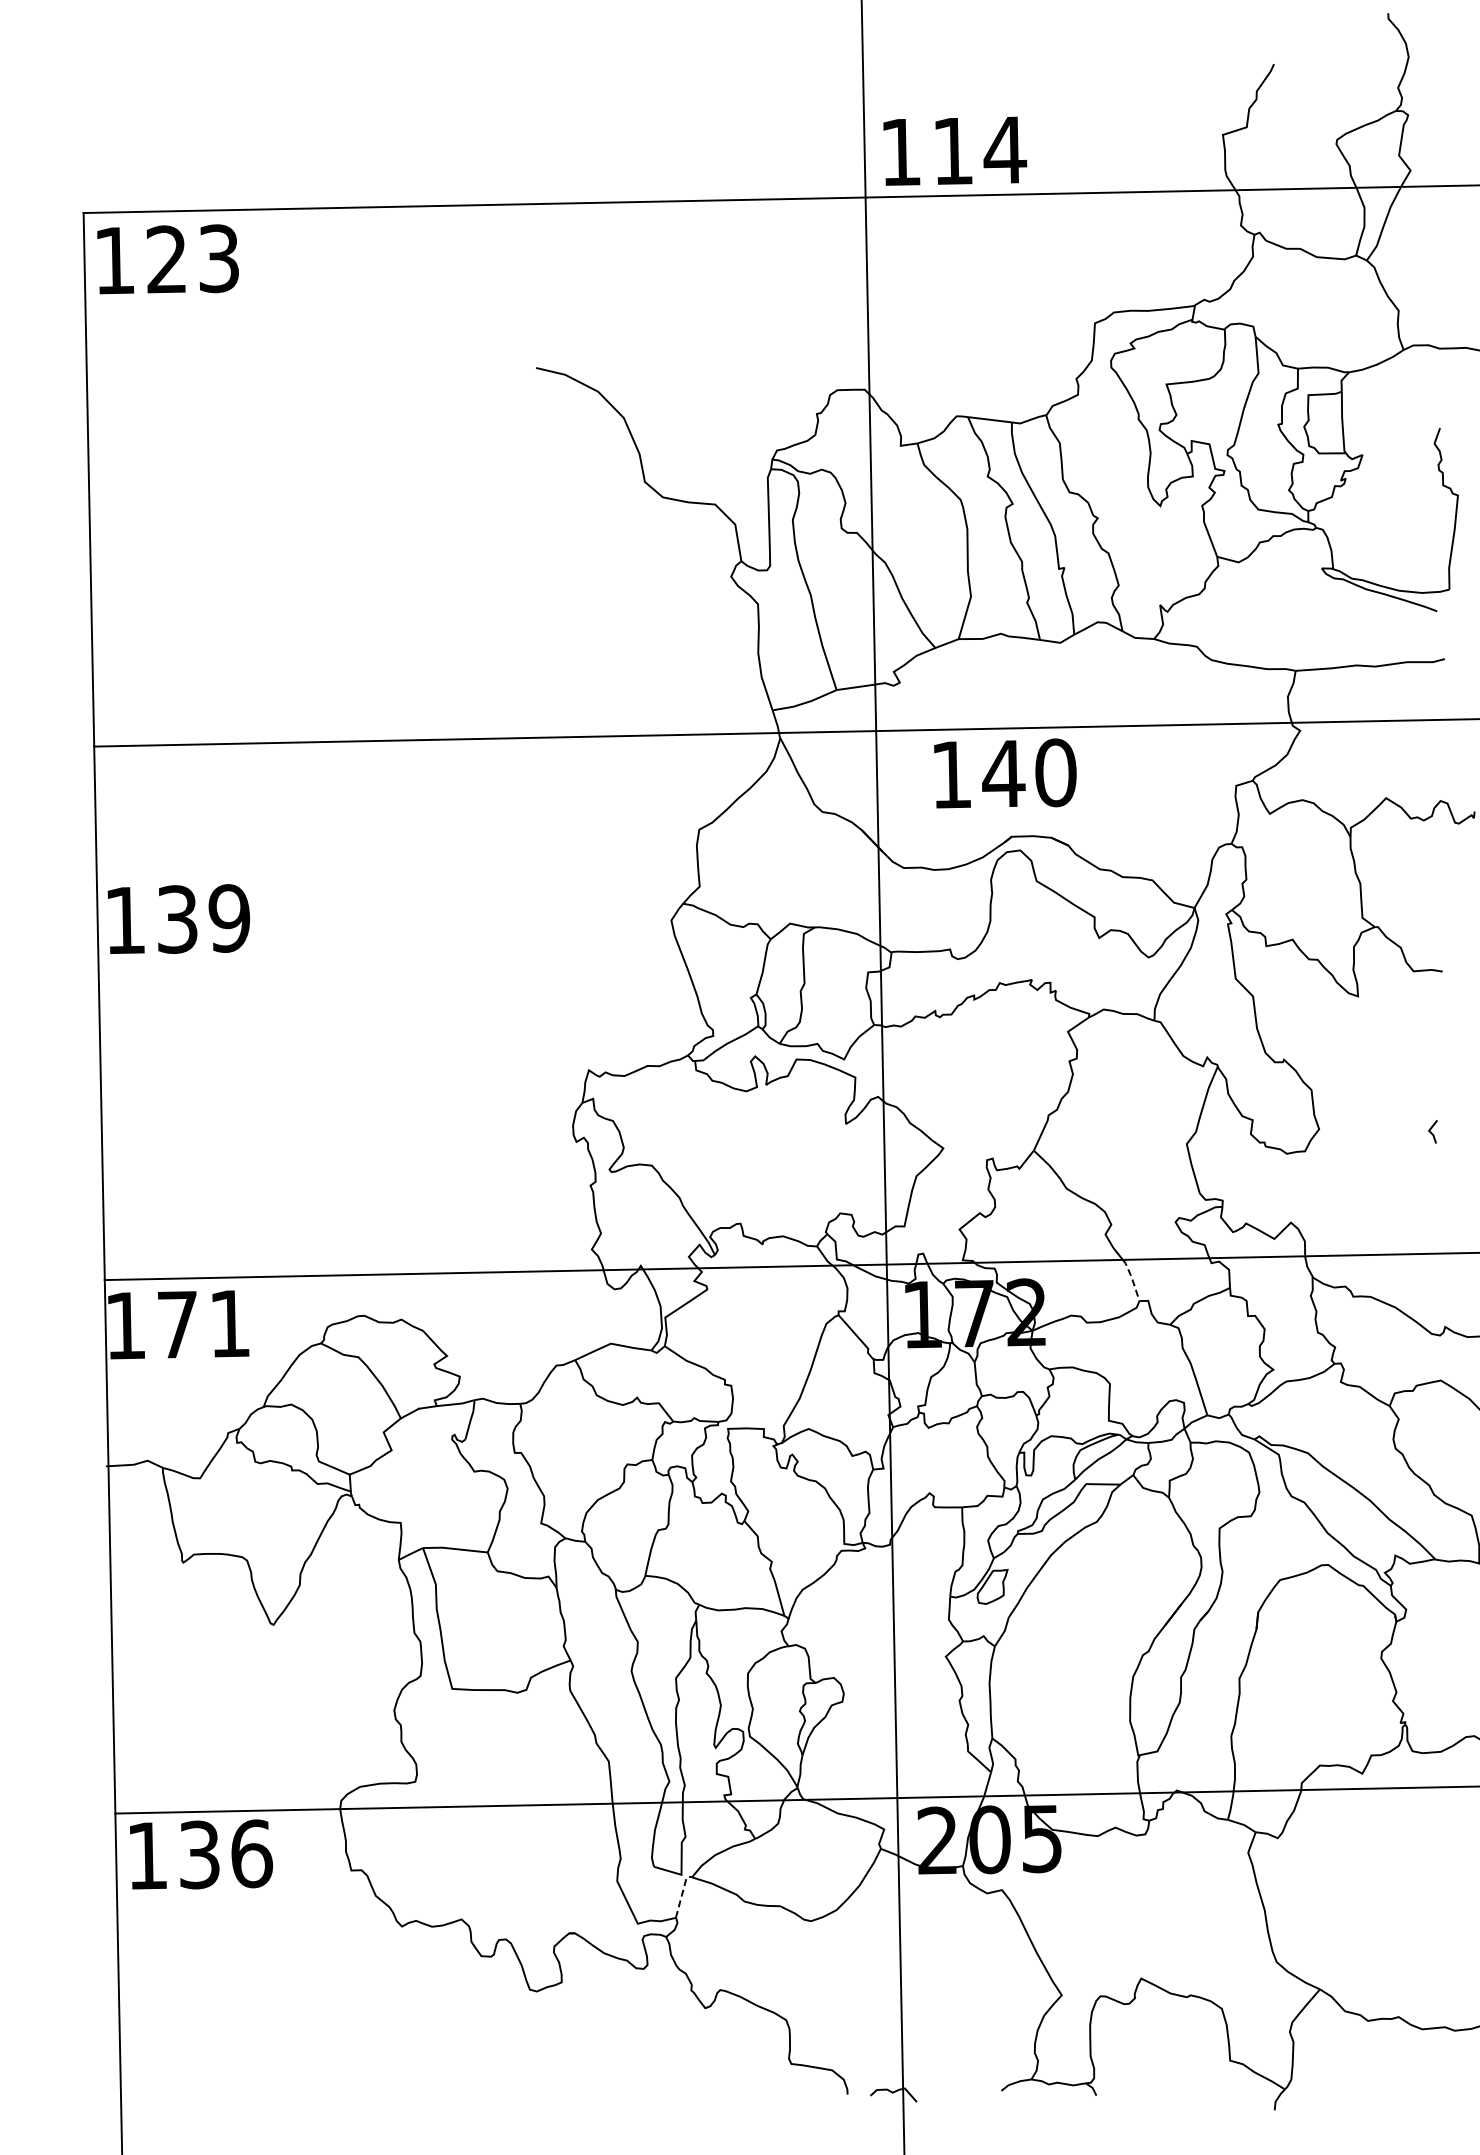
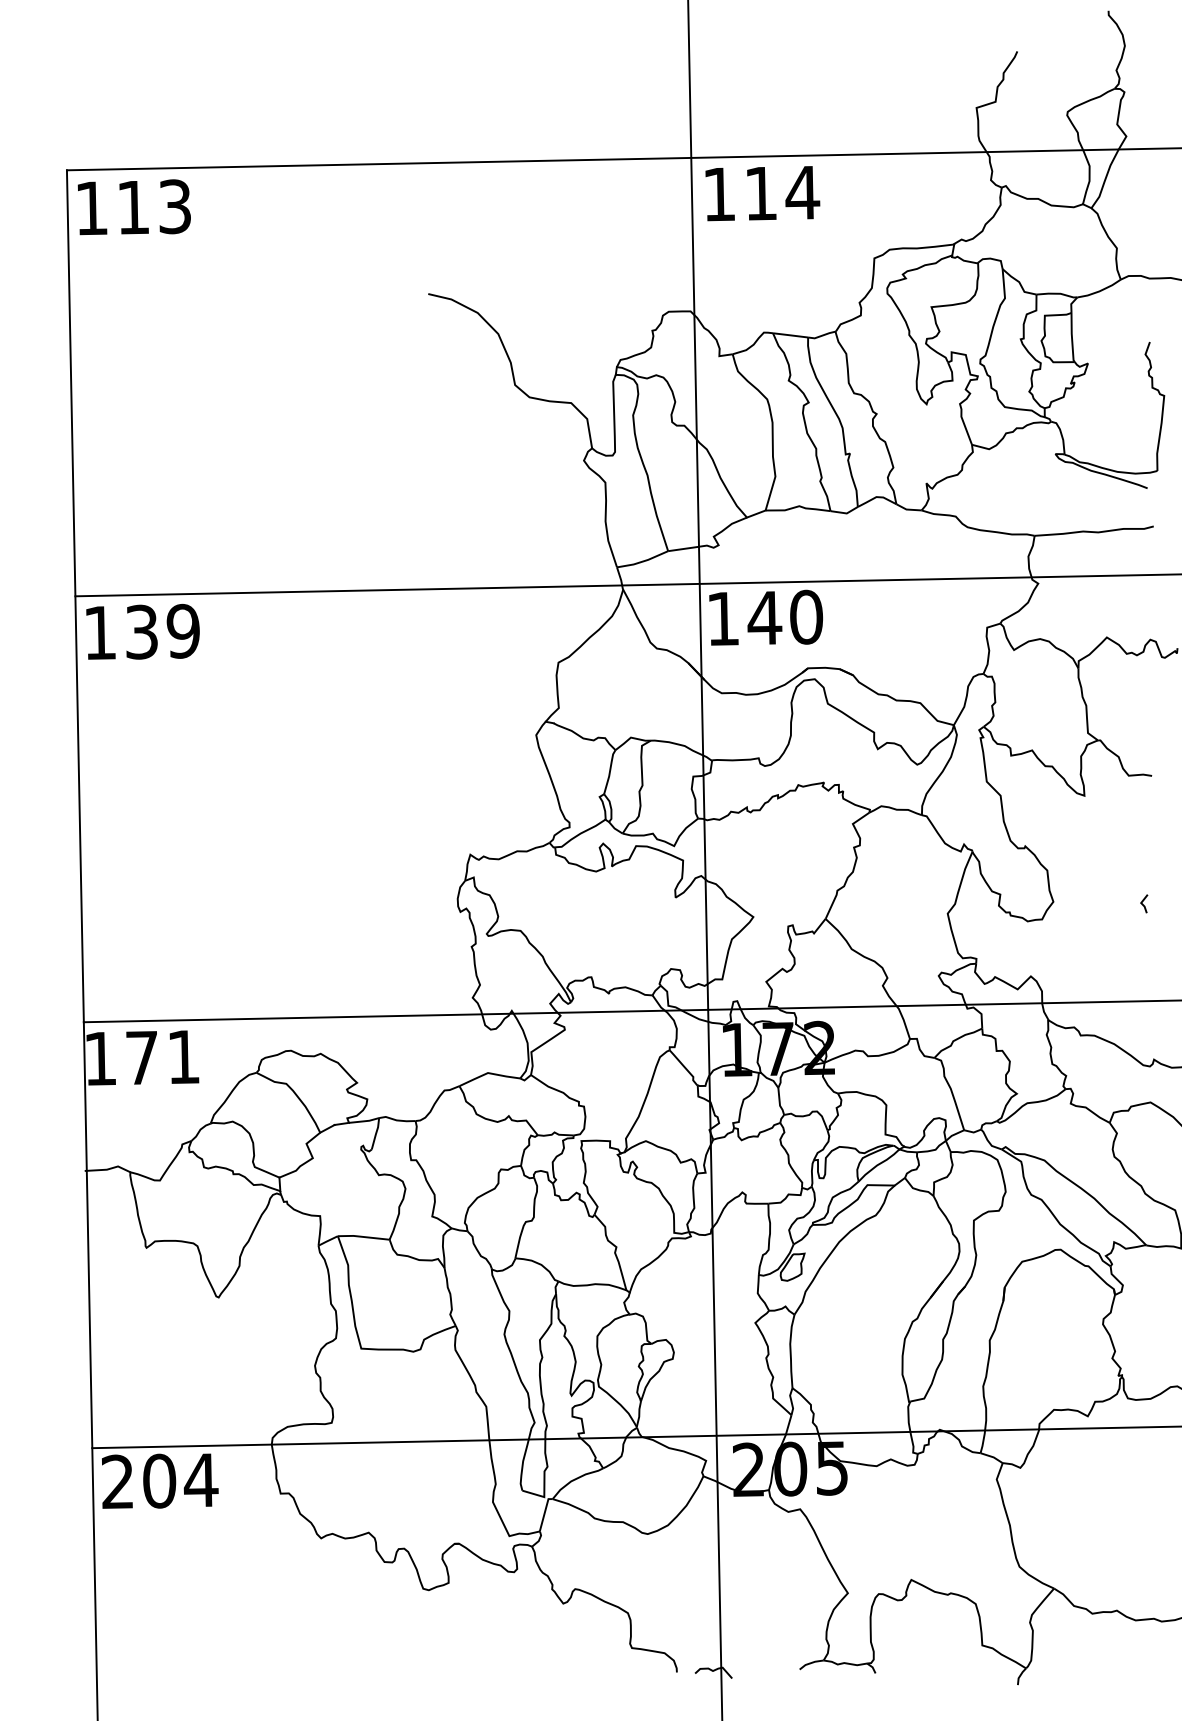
text: (955, 150) -> (763, 193), moved
text: (166, 259) -> (133, 207), 123 -> 113
text: (1005, 773) -> (766, 617), moved
text: (178, 918) -> (142, 631), moved
line: (1132, 1279) -> (904, 1021), dashed -> solid
text: (200, 1854) -> (160, 1480), 136 -> 204
line: (682, 1894) -> (545, 1512), dashed -> solid

